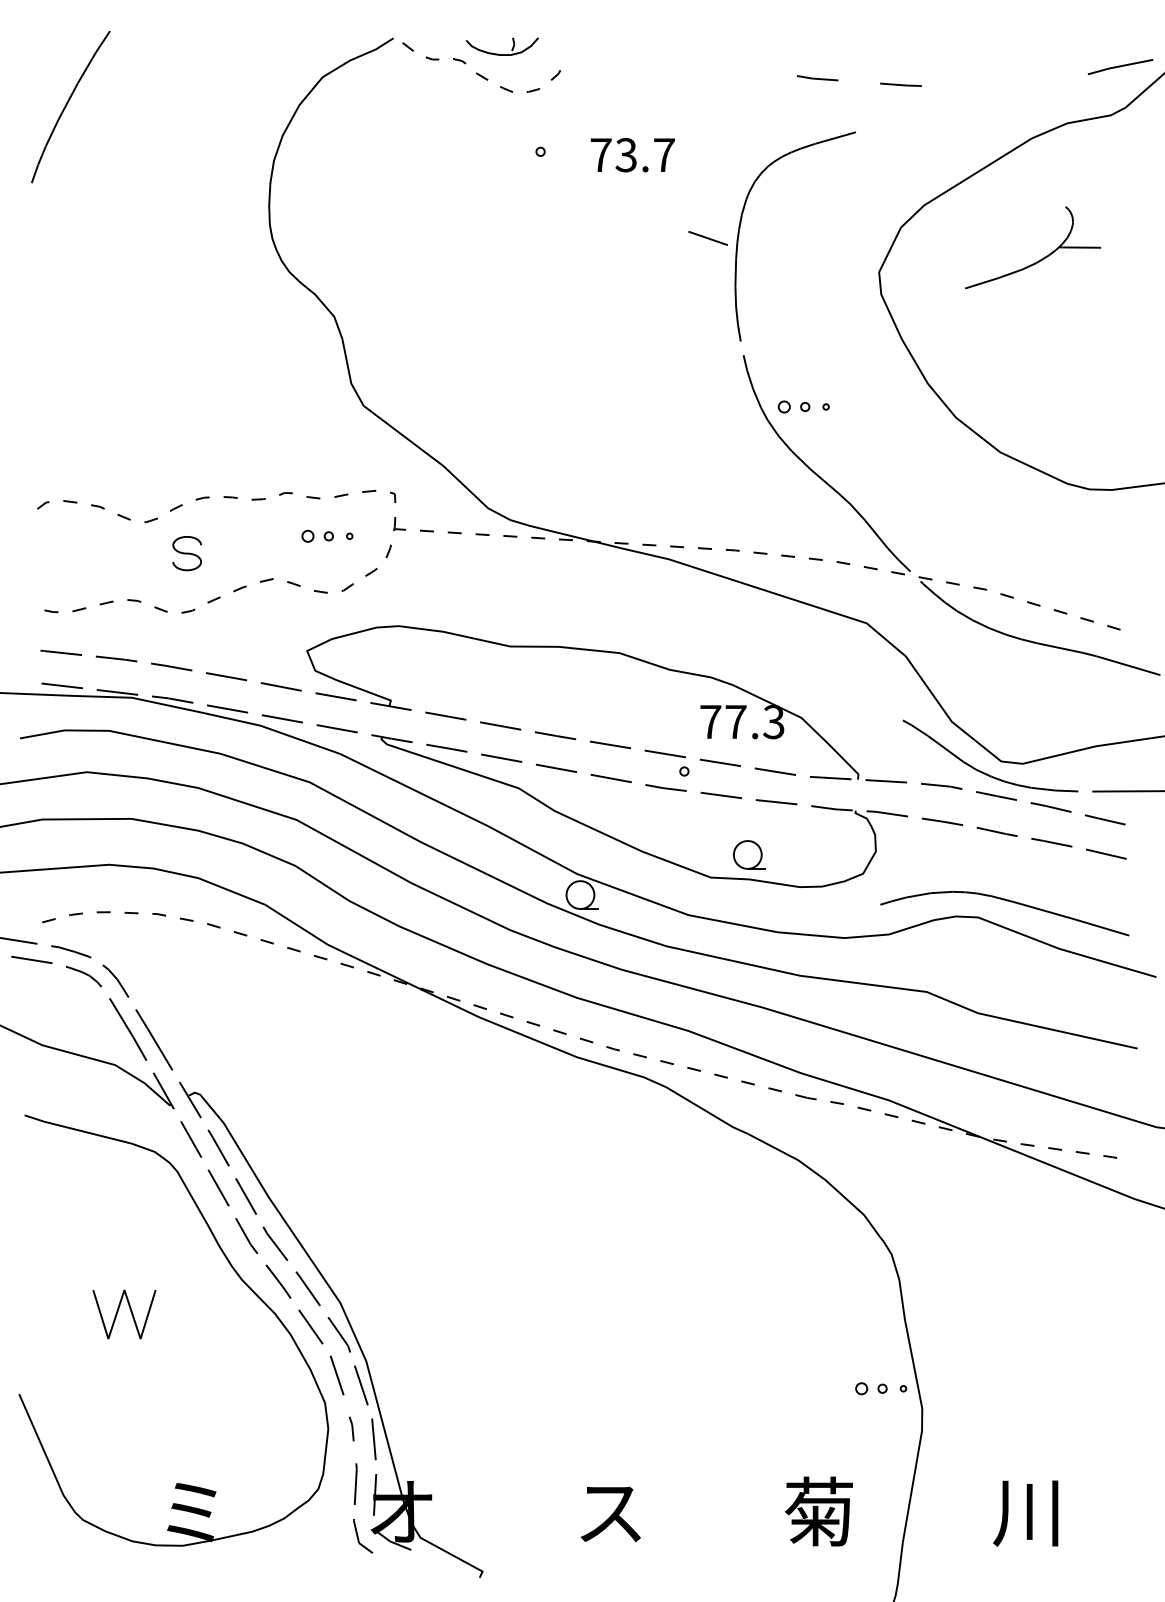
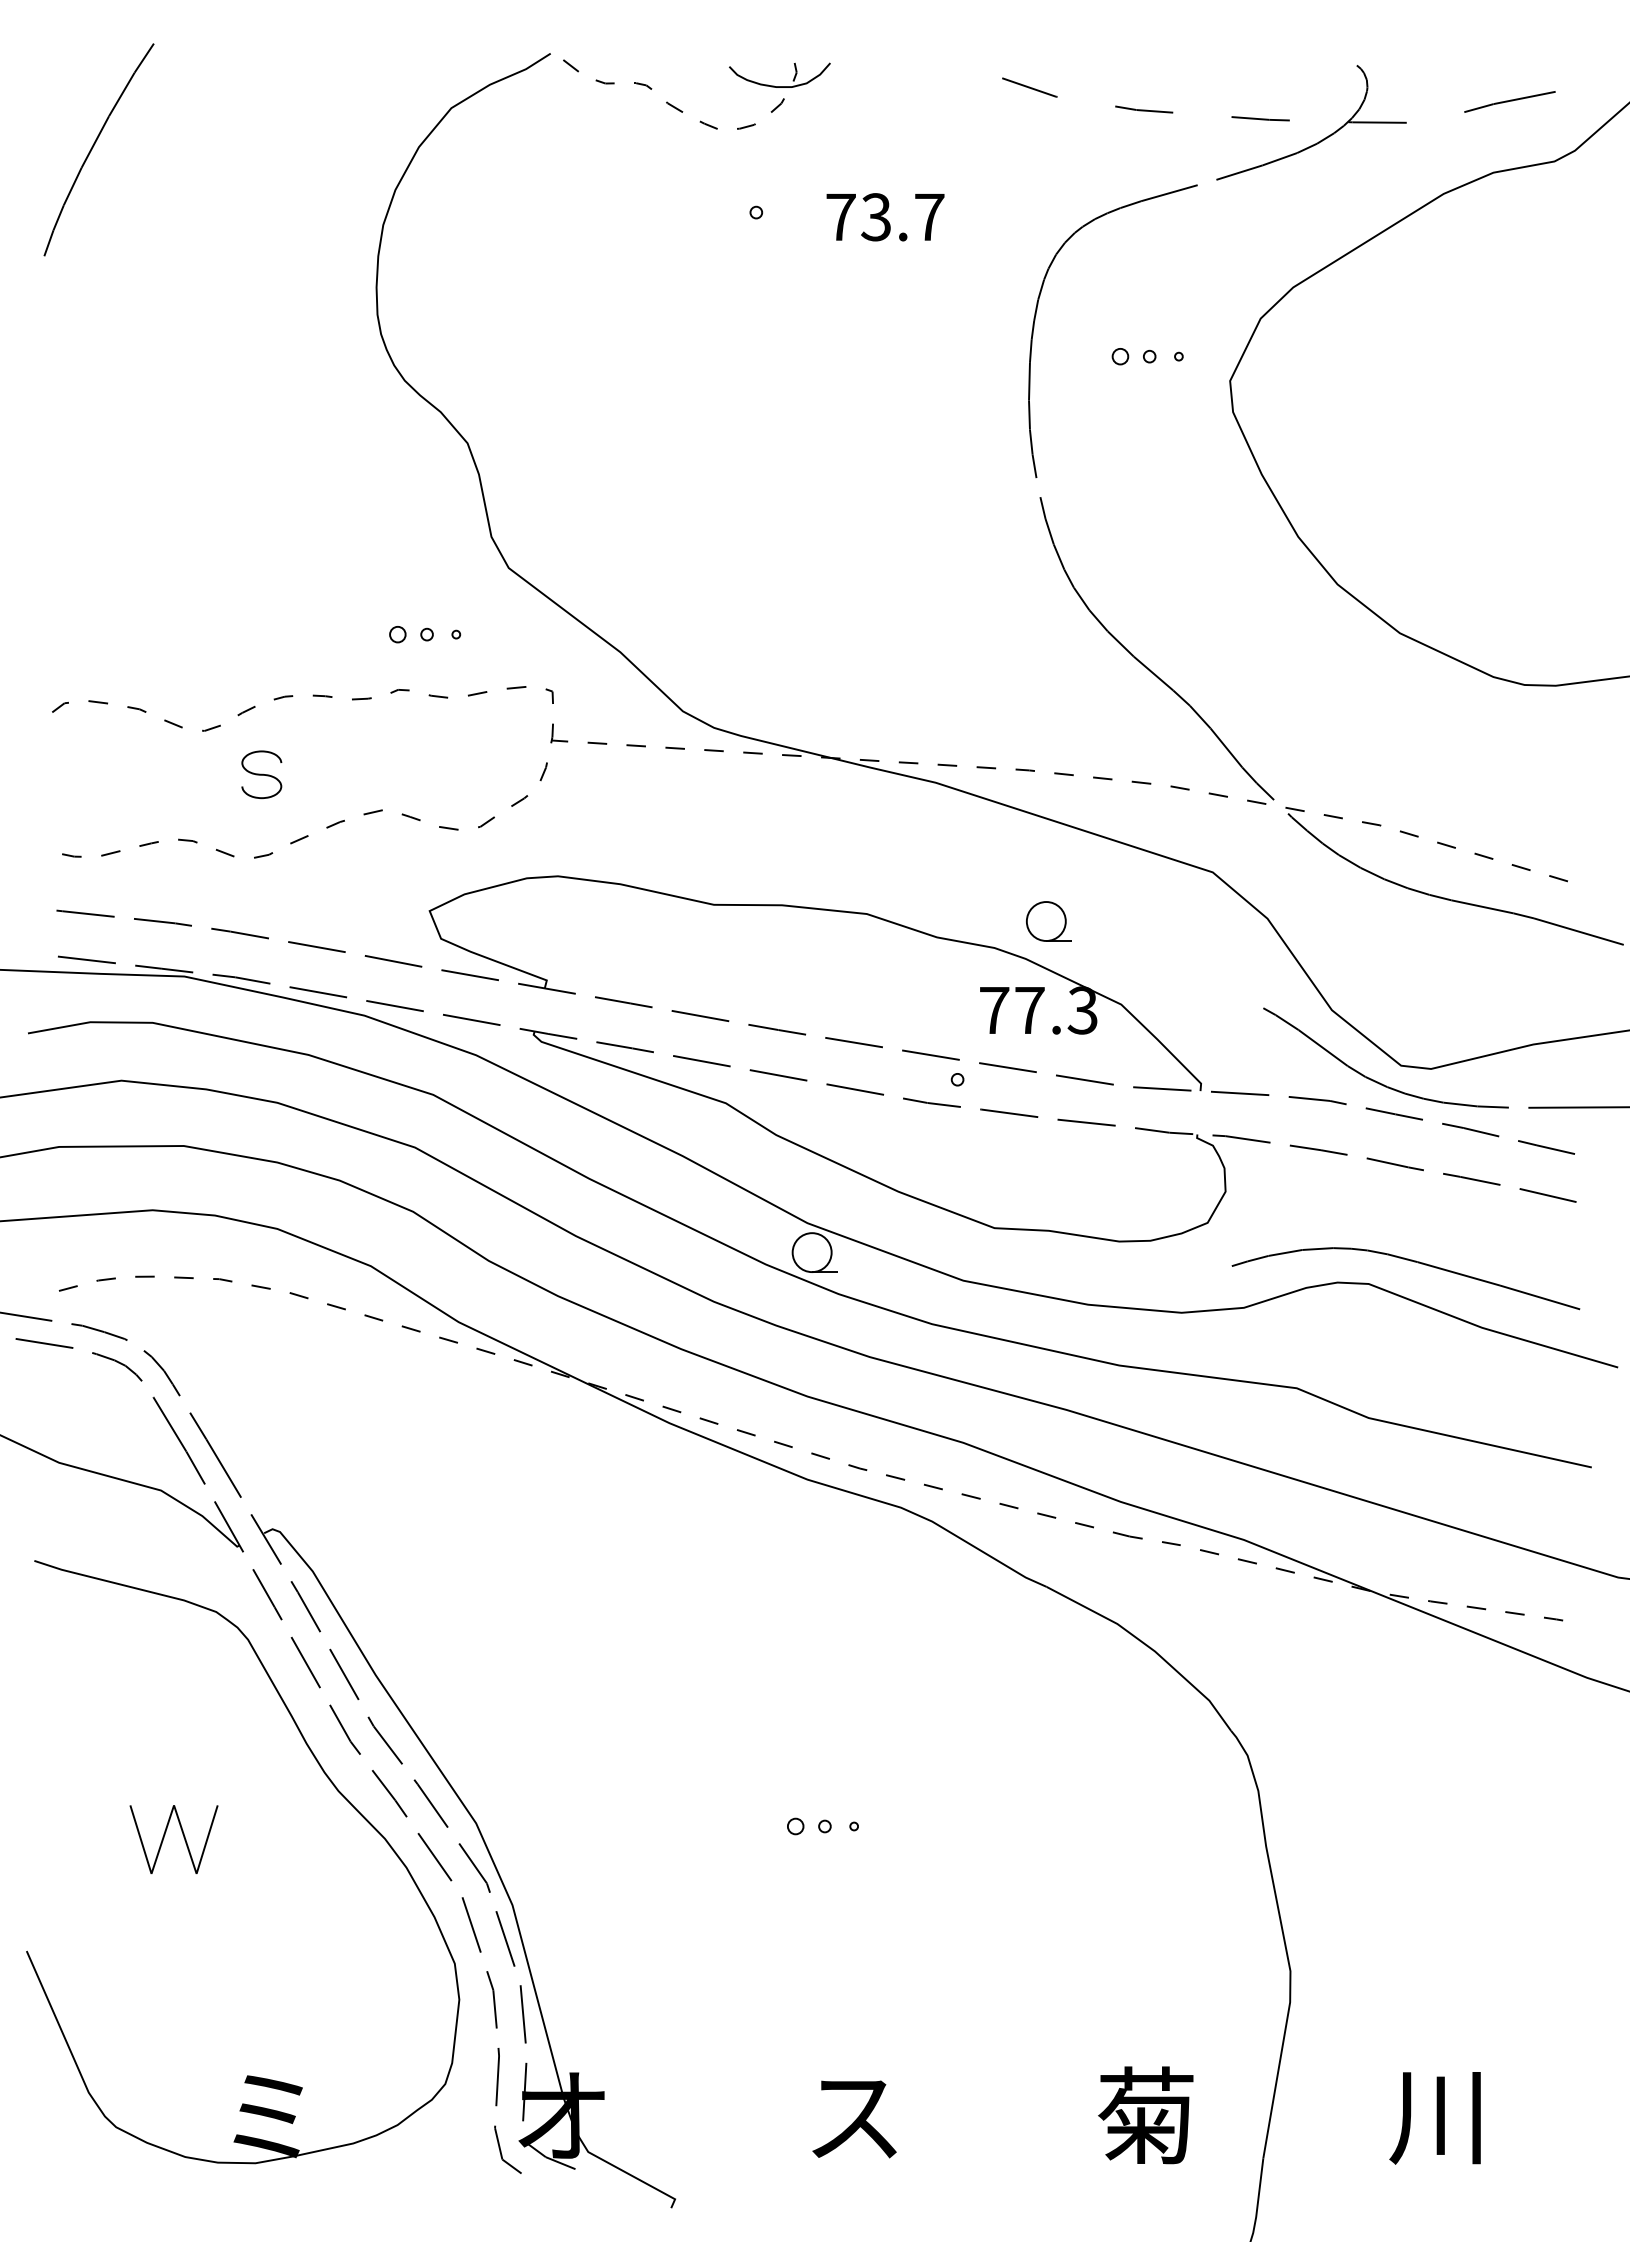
part: (502, 54) -> (779, 86), moved
part: (1120, 66) -> (1509, 101), moved
line: (707, 238) -> (1029, 87), moved
part: (1040, 259) -> (1321, 139), moved
part: (803, 406) -> (1147, 356), moved
part: (327, 536) -> (425, 634), moved
part: (749, 854) -> (1048, 921), moved
part: (880, 1388) -> (822, 1826), moved
part: (351, 1428) -> (491, 1999), size x1.67

